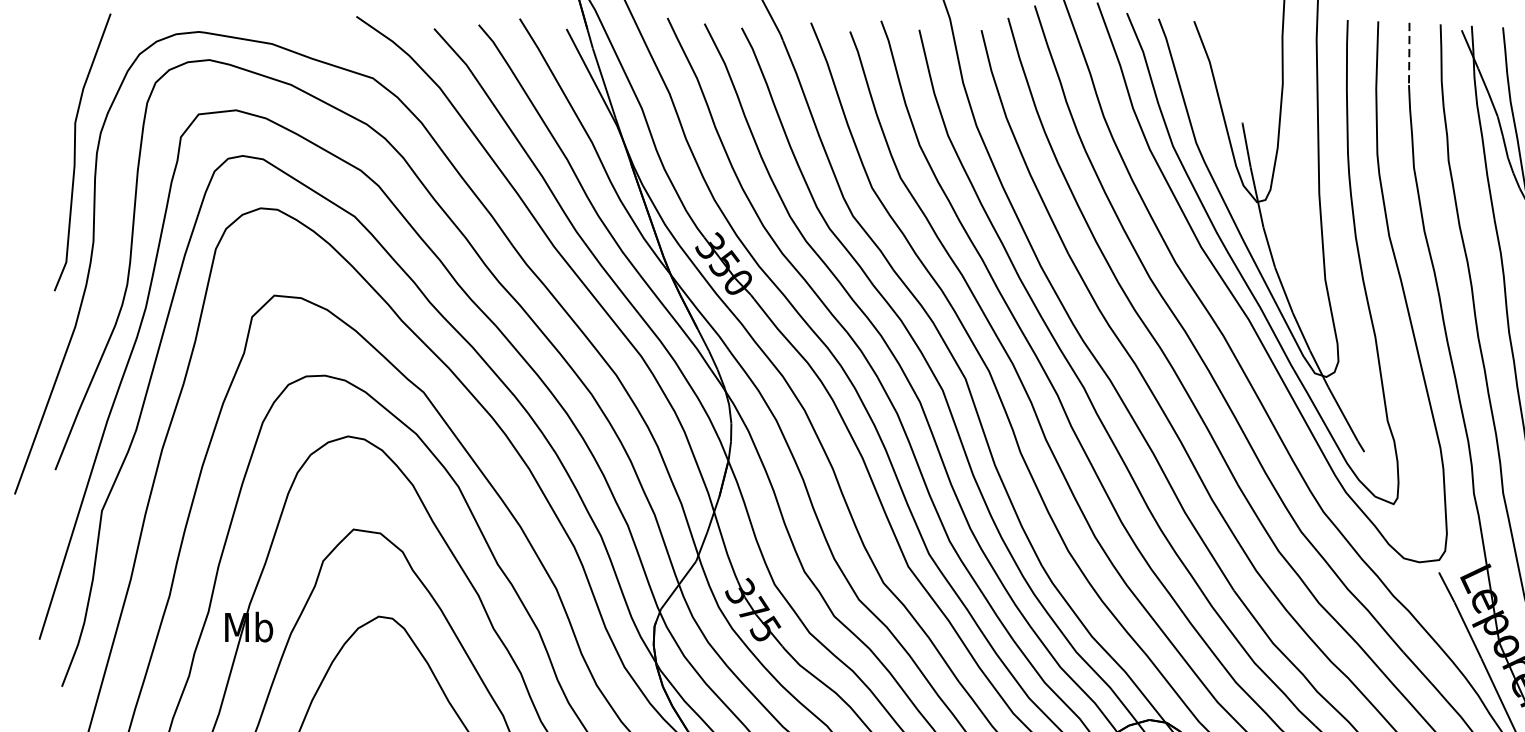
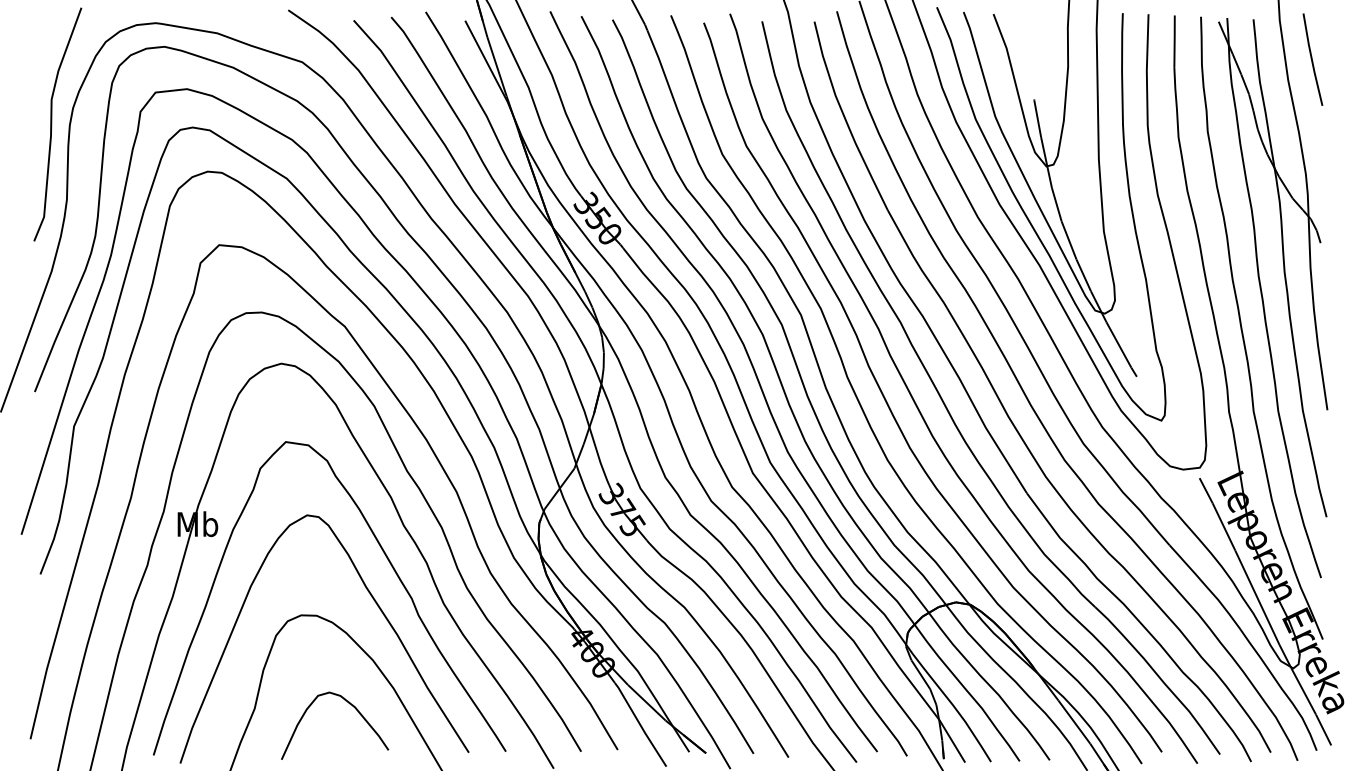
line: (1409, 53) -> (1174, 41), dashed -> solid

